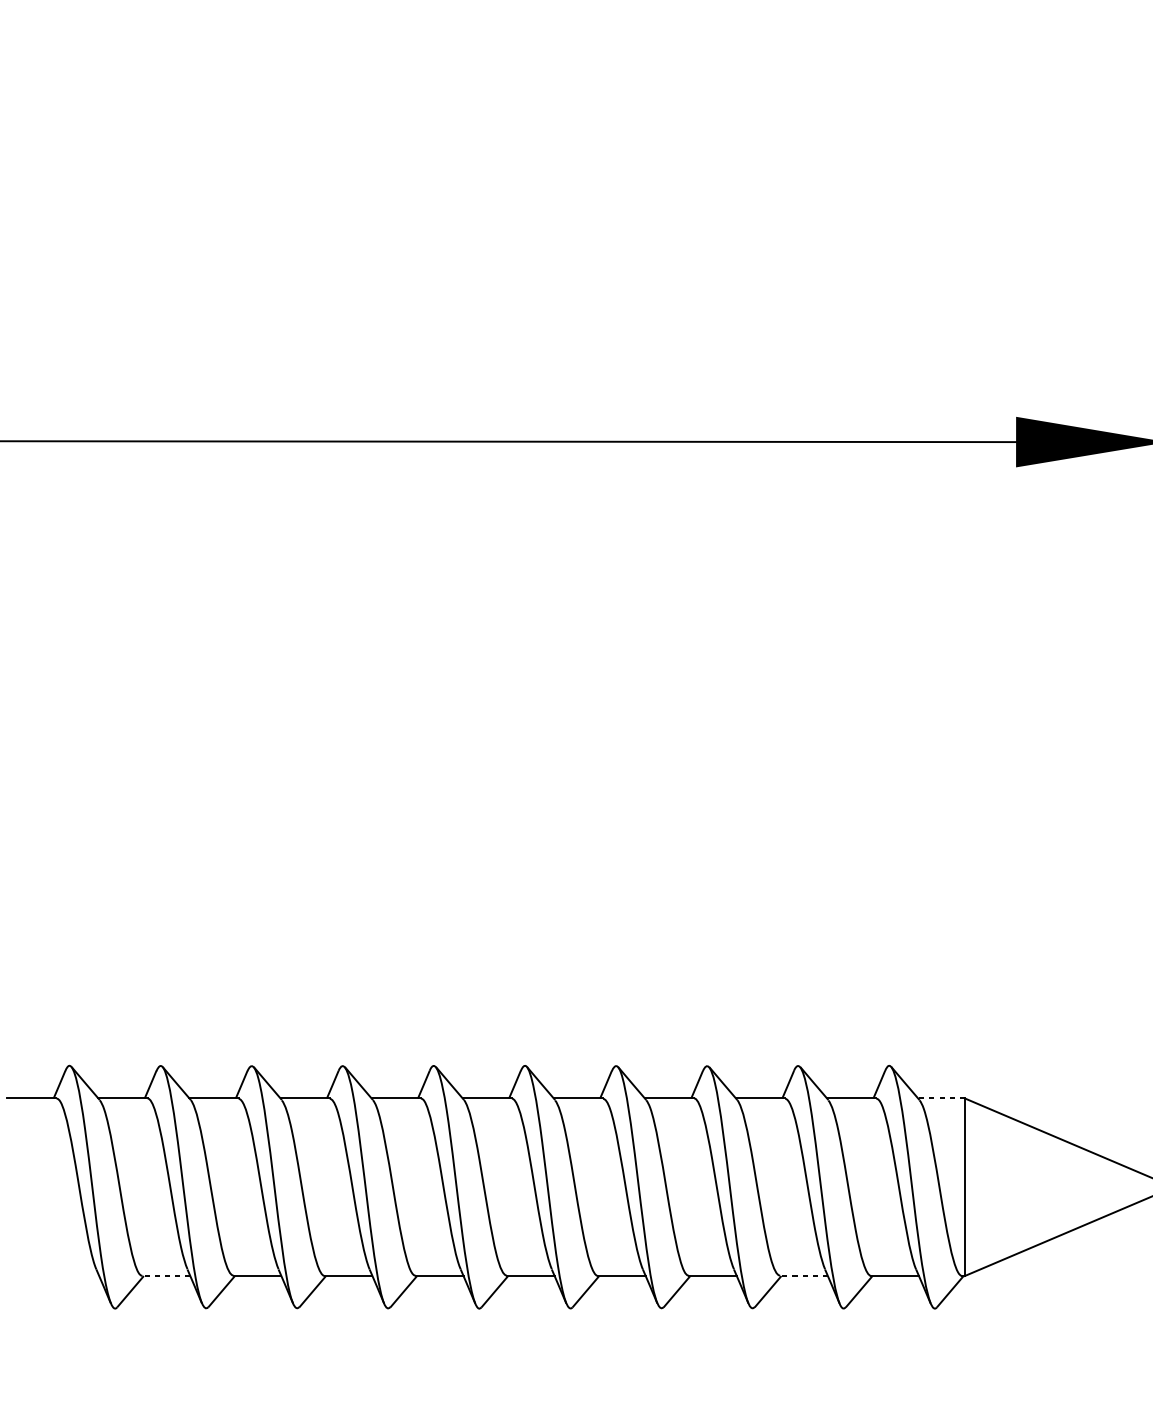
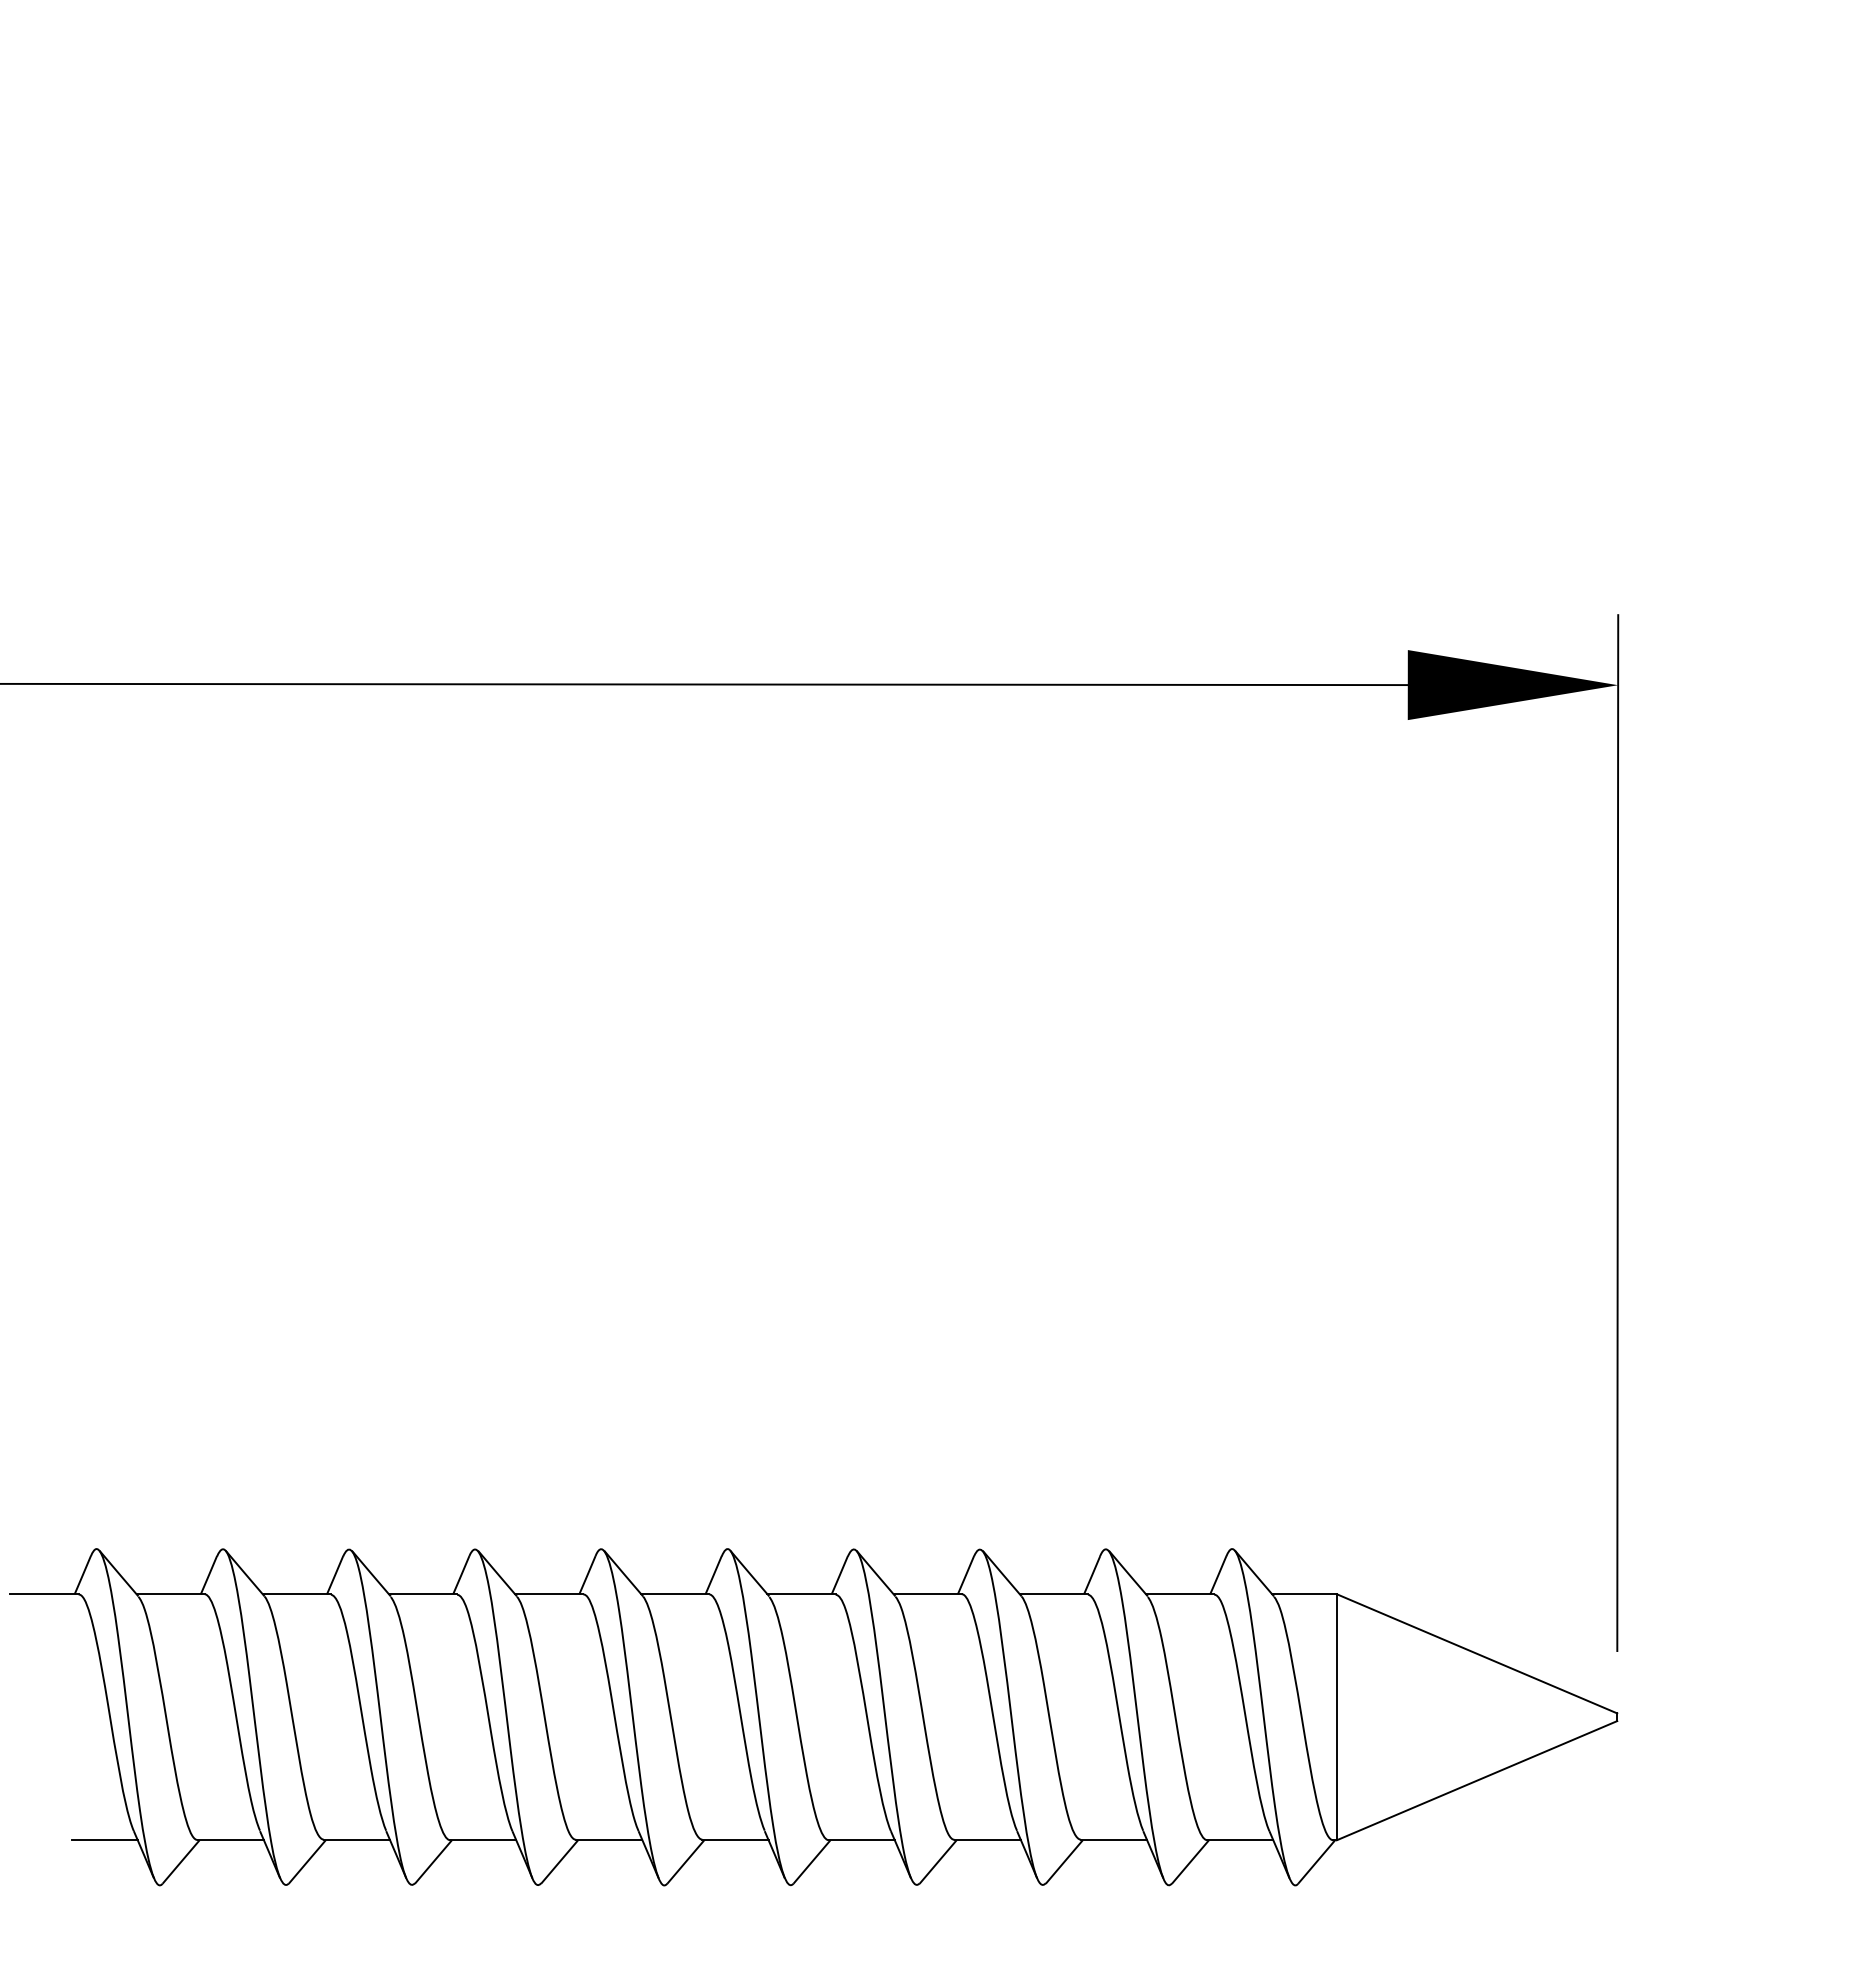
line: (940, 1098) -> (1303, 1594), dashed -> solid
line: (75, 1276) -> (104, 1840), added
line: (166, 1276) -> (230, 1840), dashed -> solid
line: (803, 1276) -> (1113, 1840), dashed -> solid

